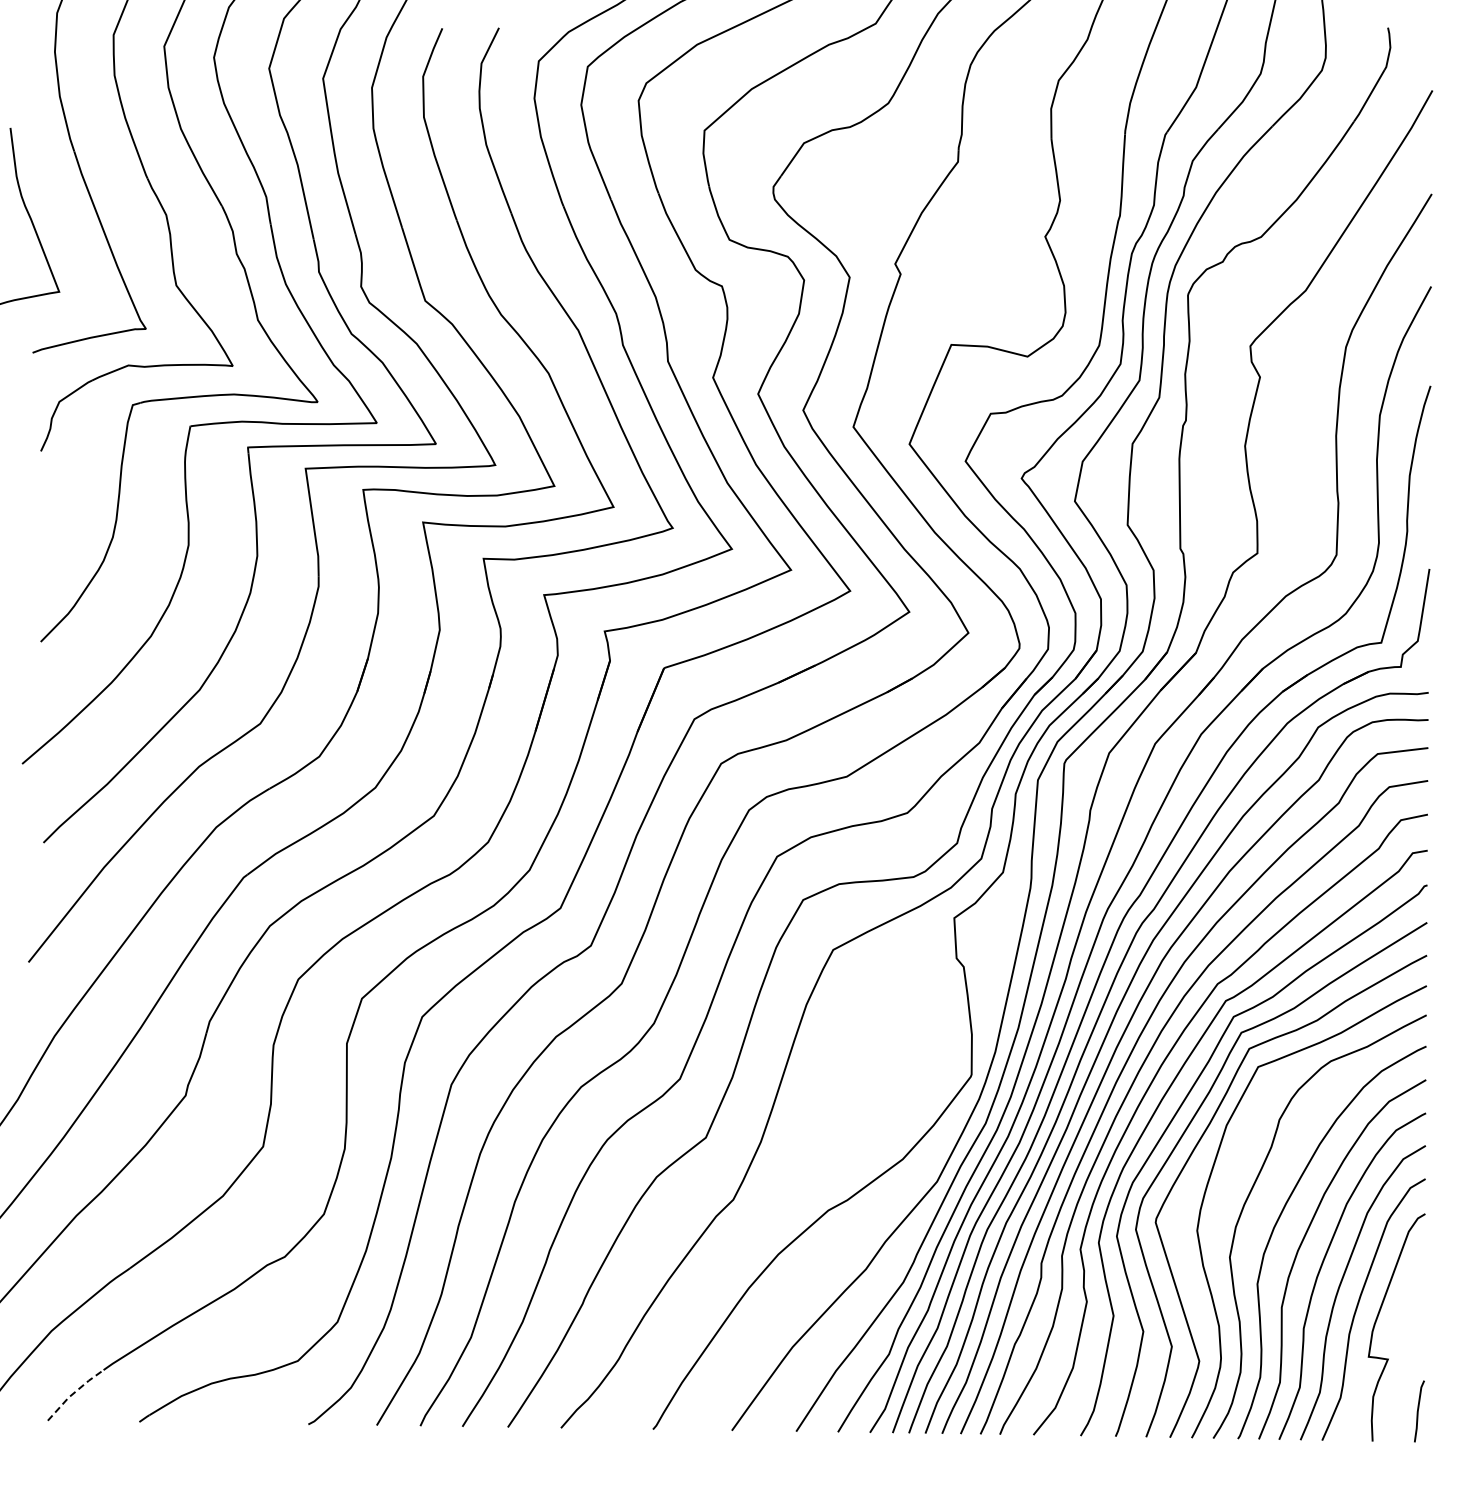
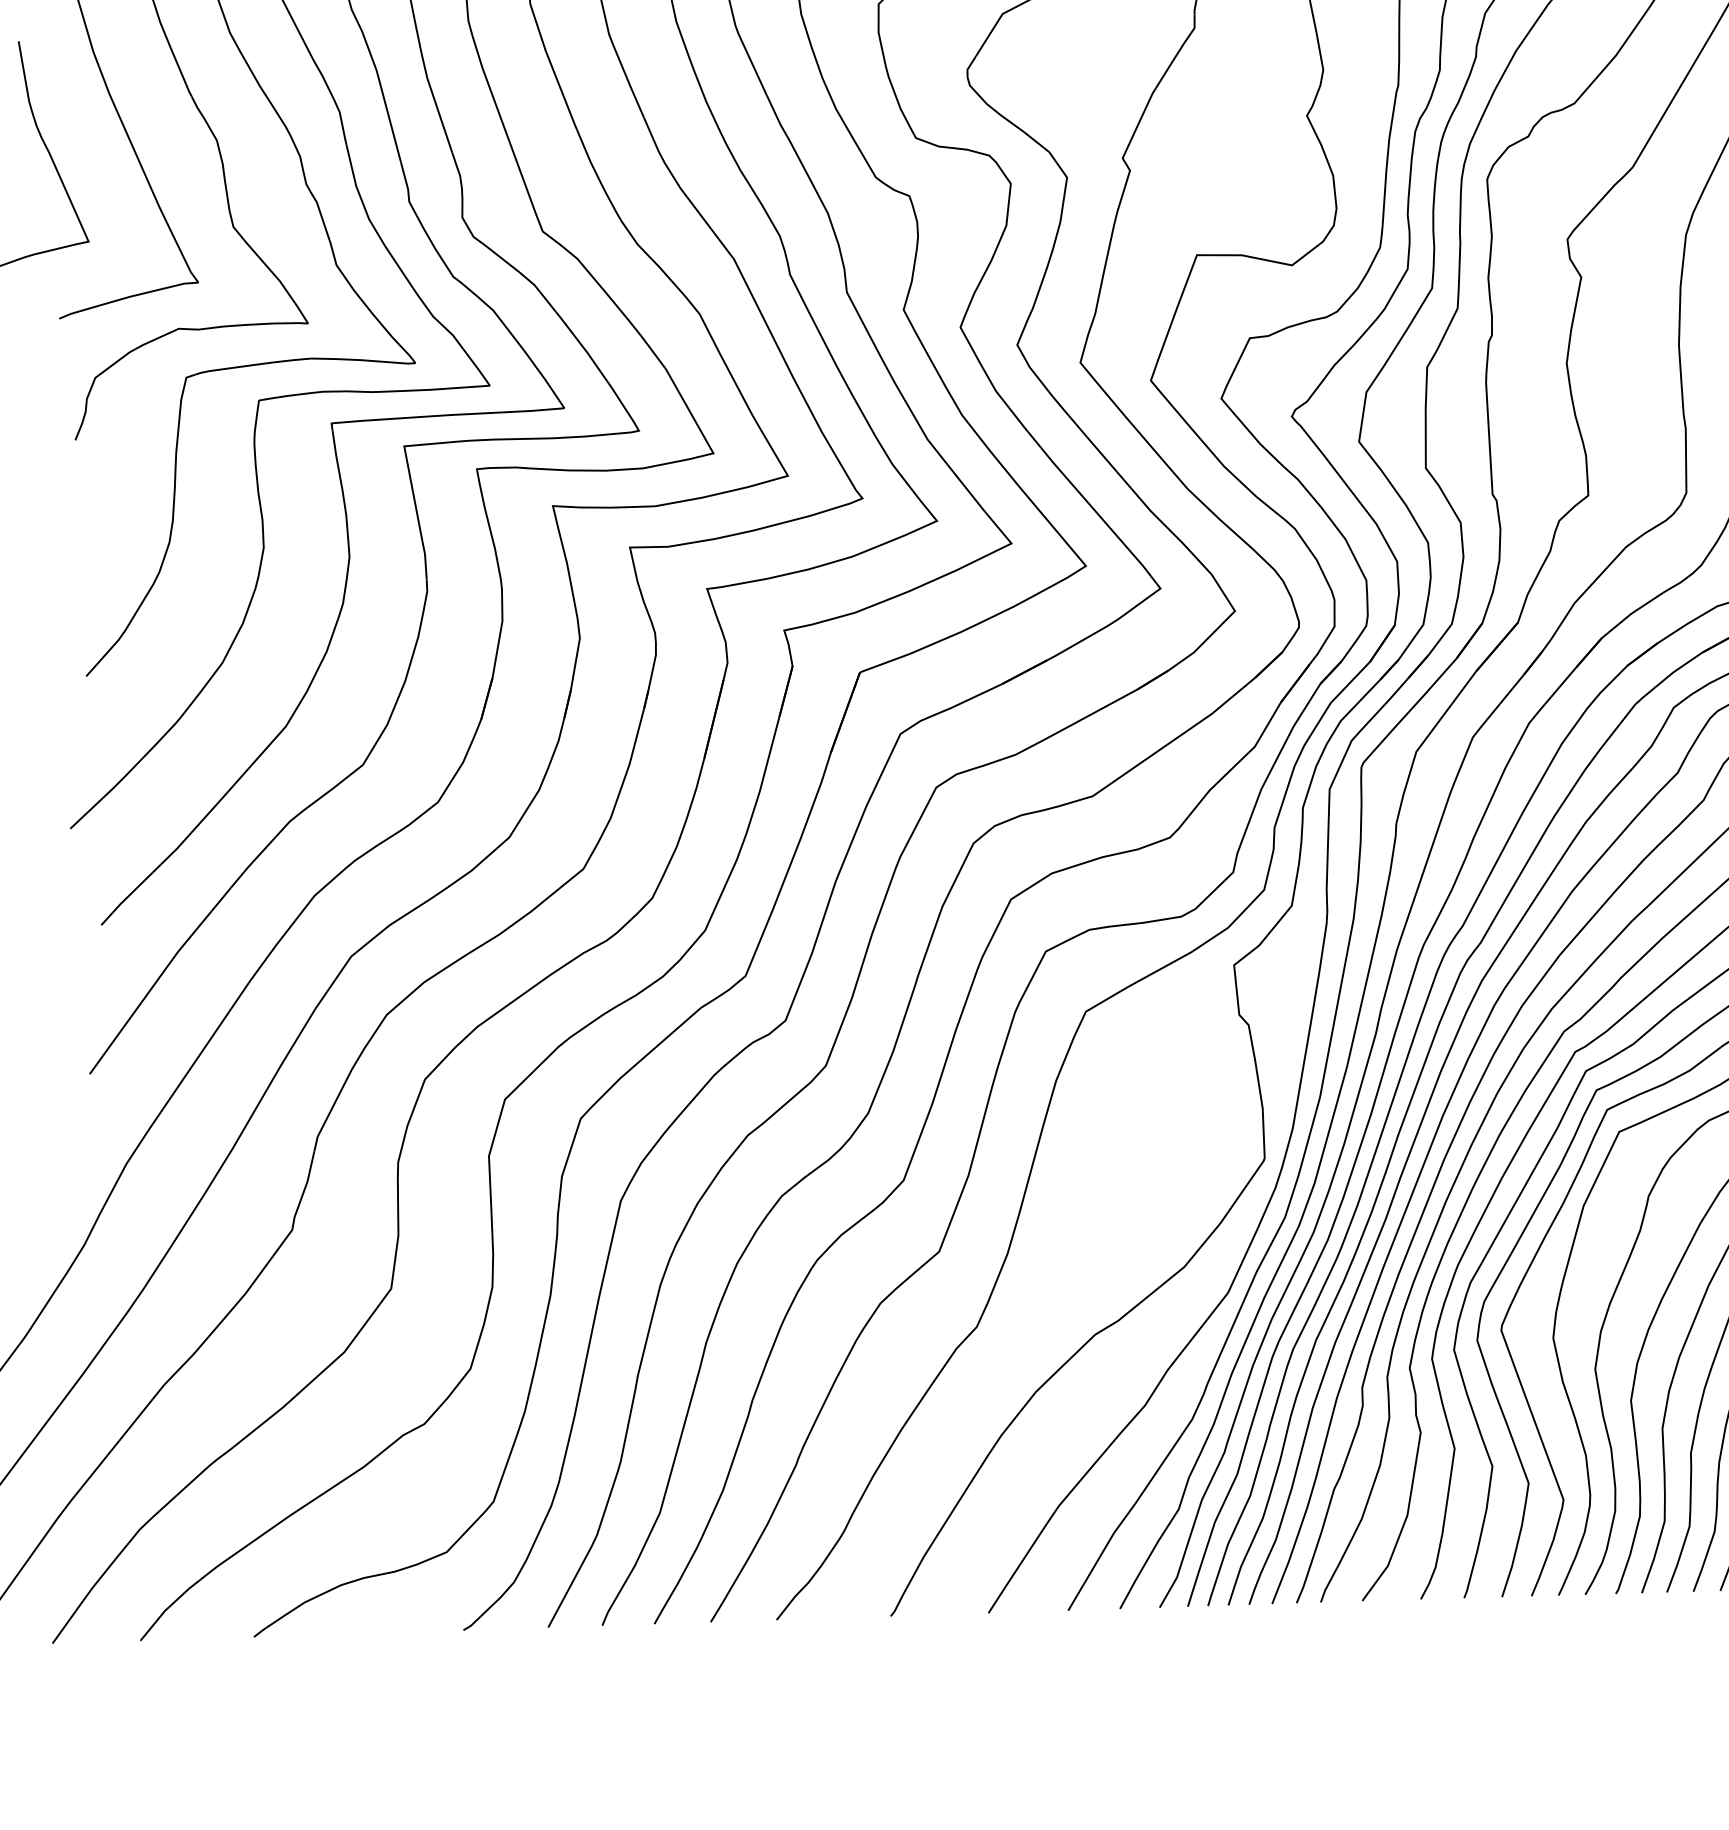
line: (73, 1393) -> (170, 1605), dashed -> solid

